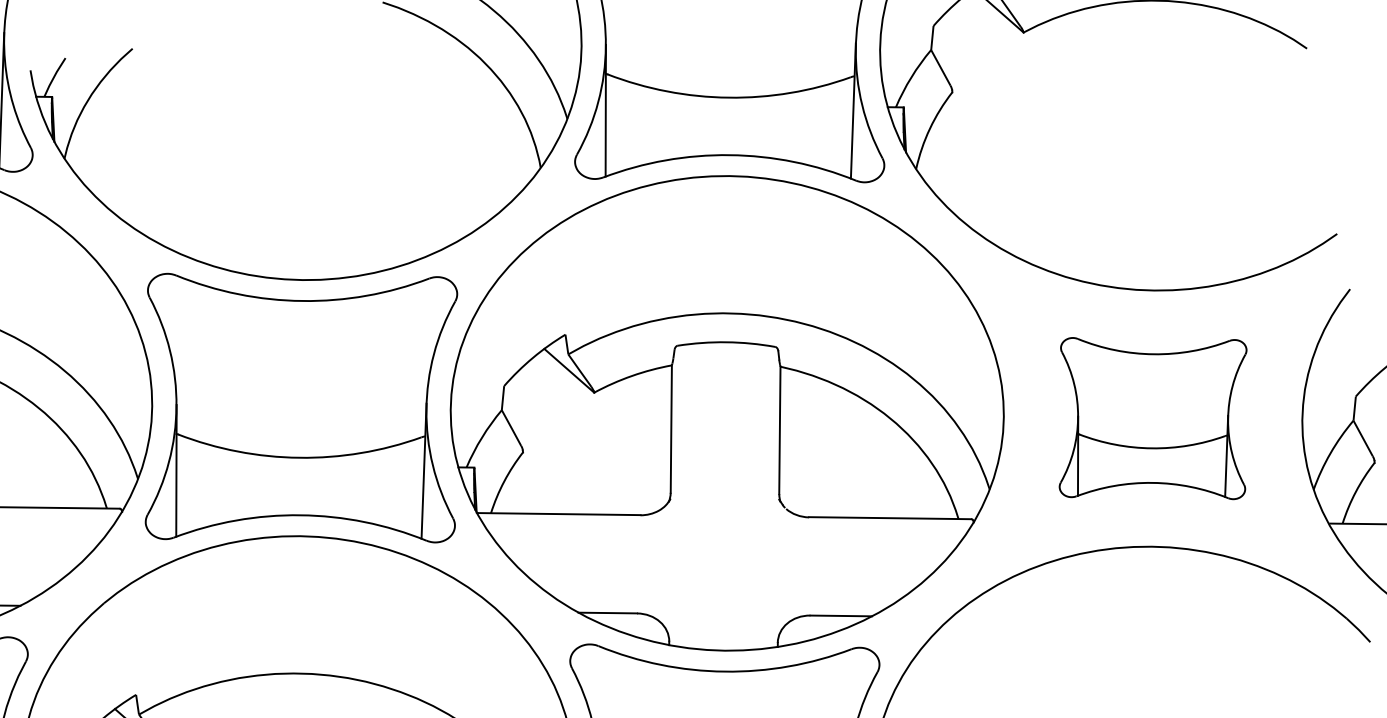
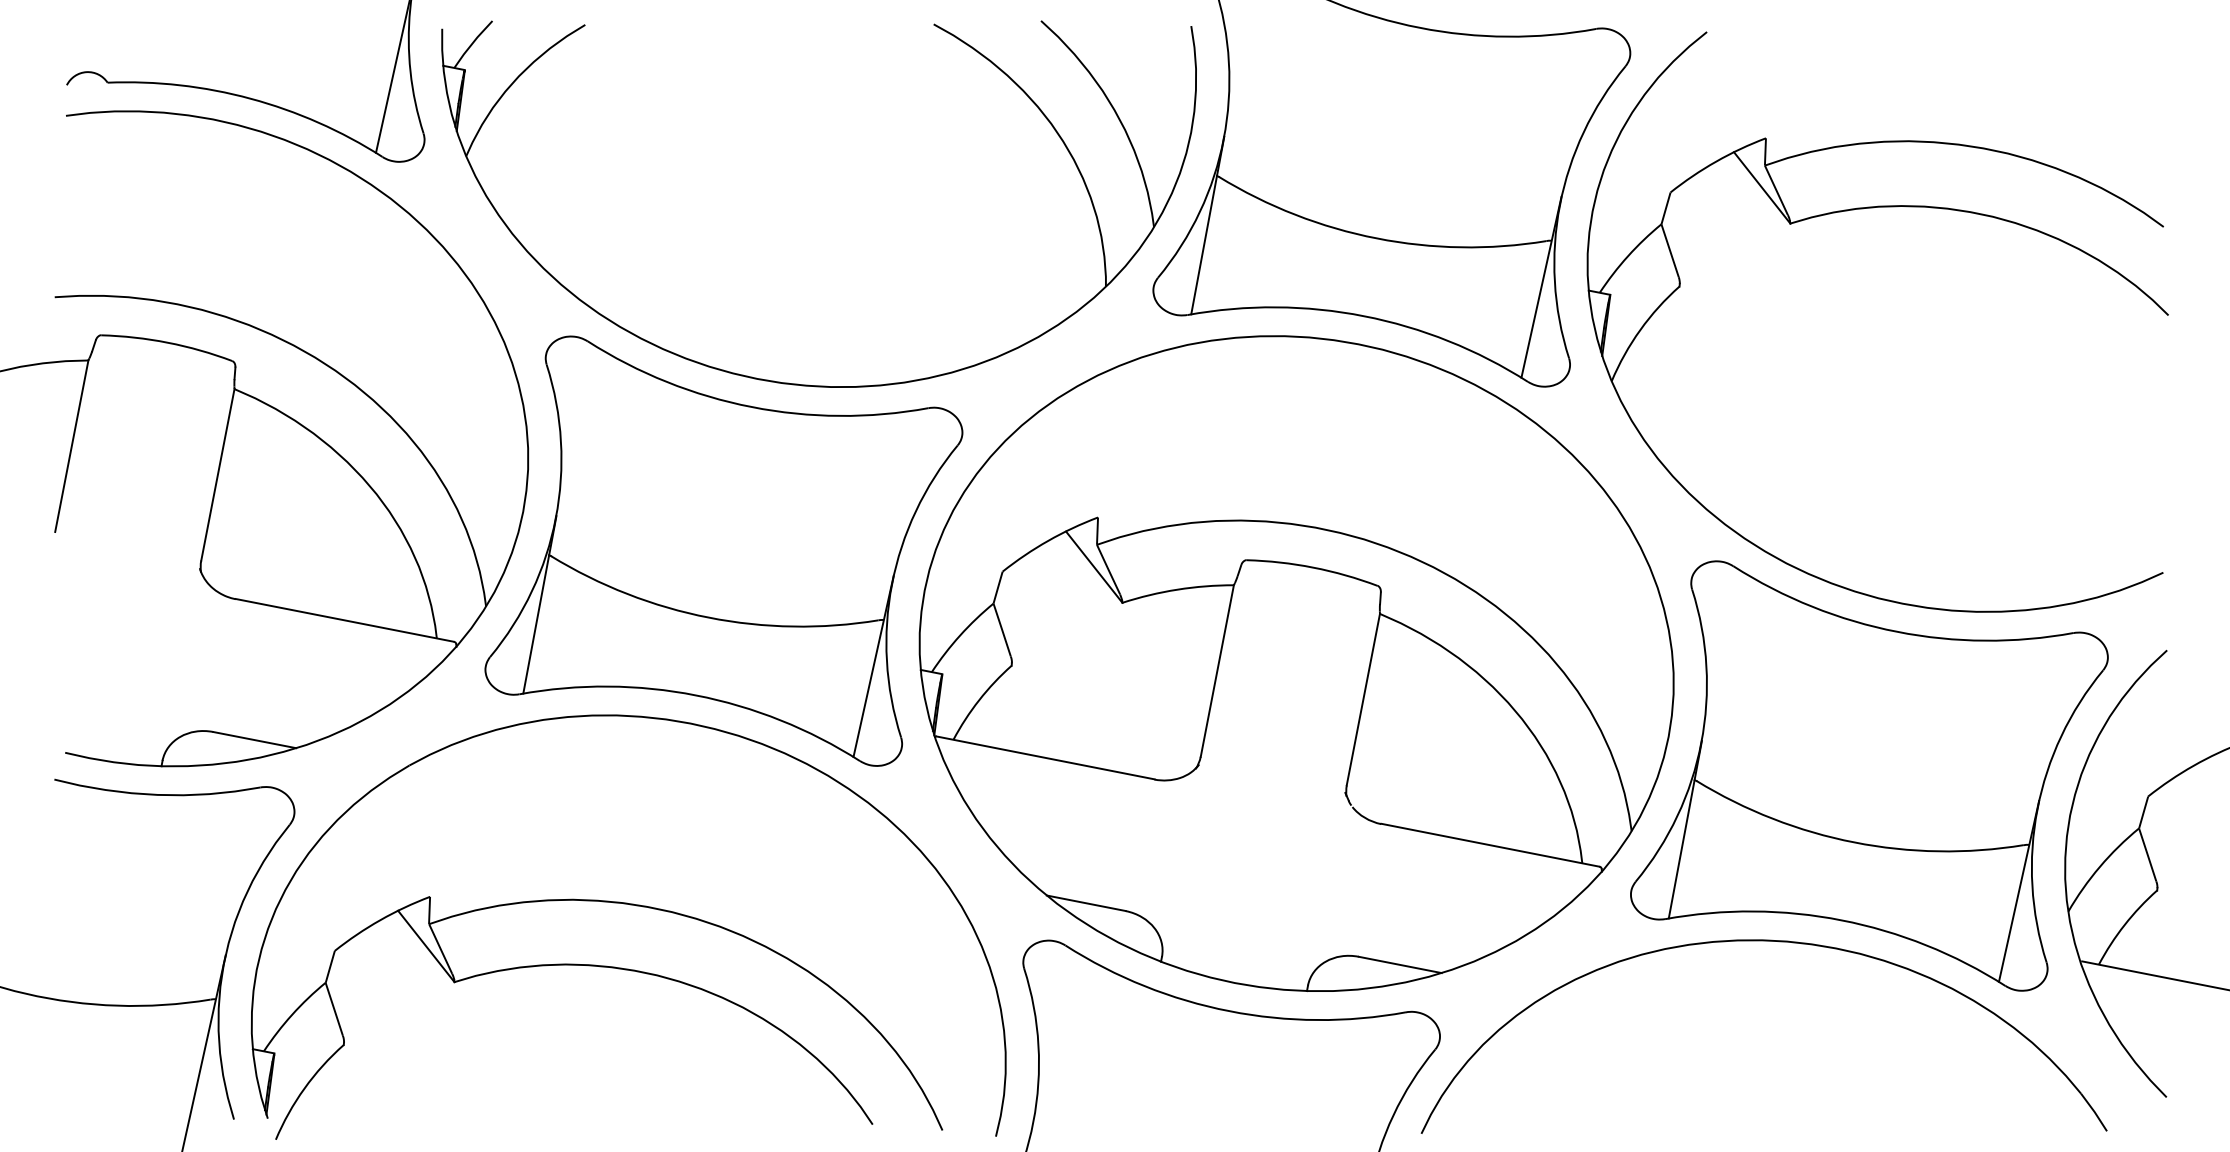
part: (1153, 418) -> (1869, 775), size x1.67

